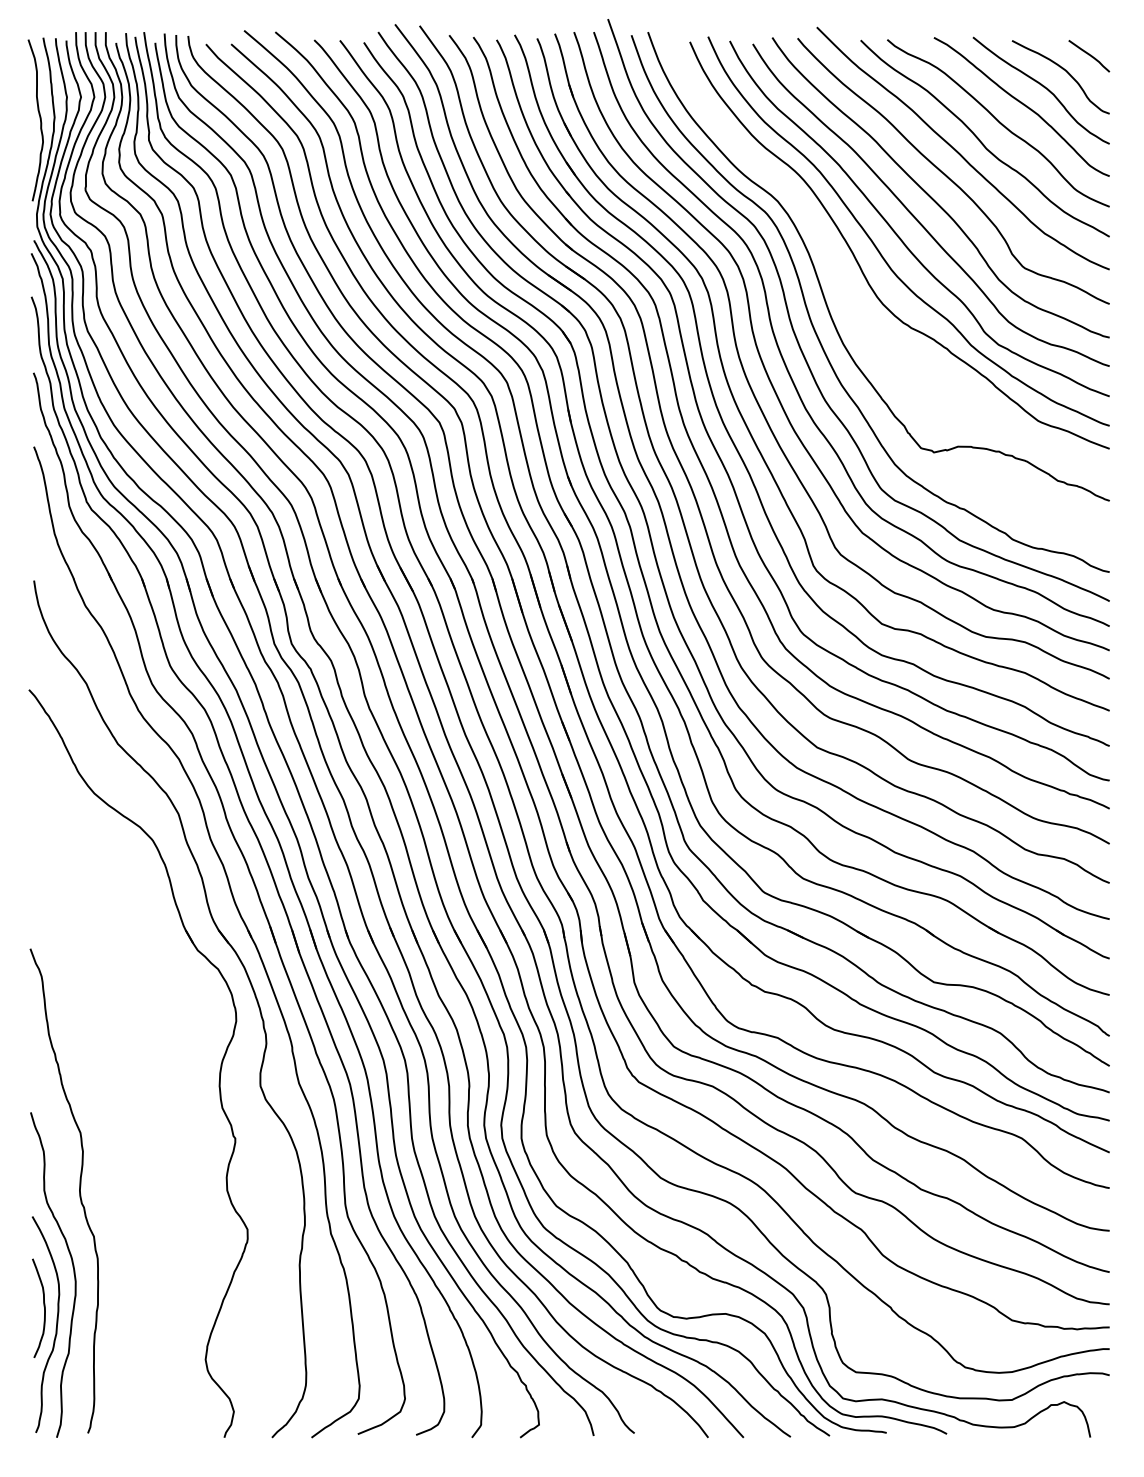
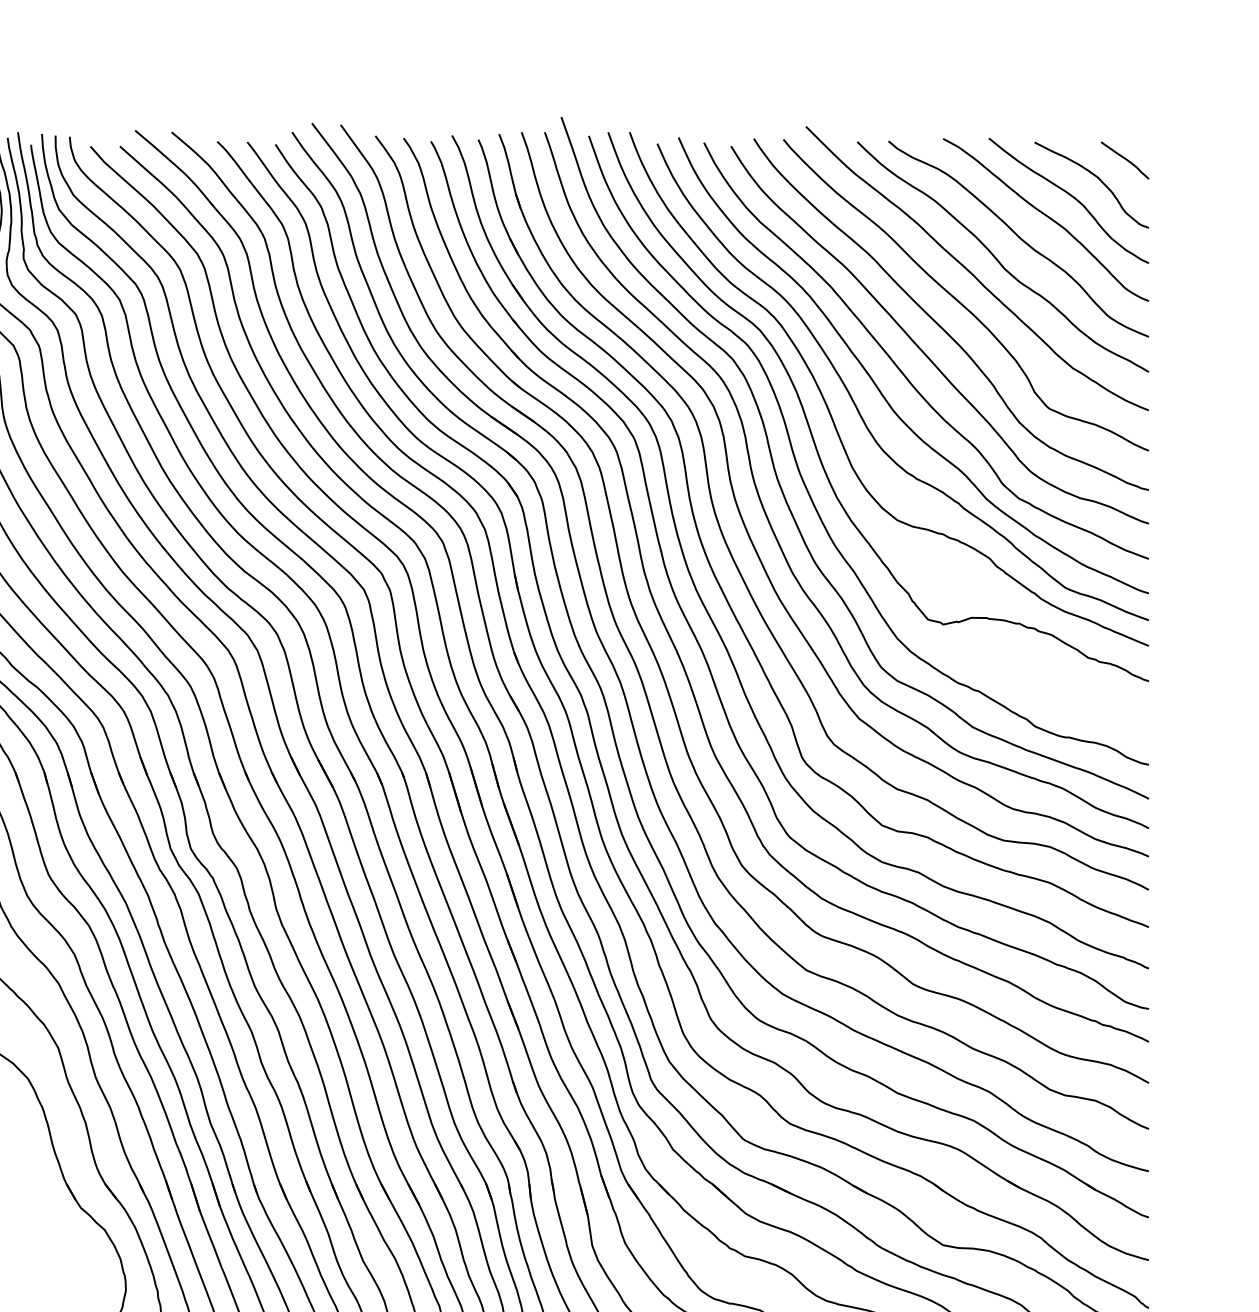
curve: (838, 271) -> (831, 412), added

